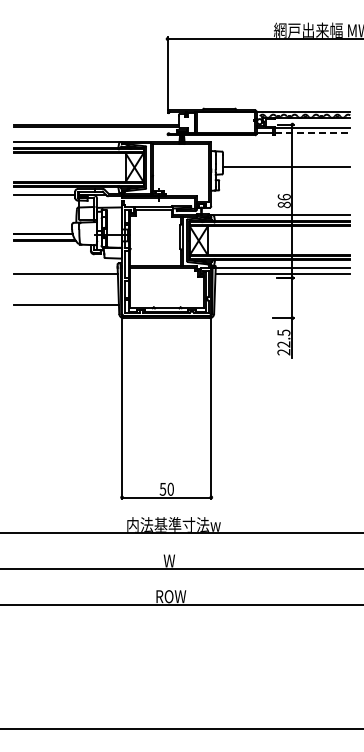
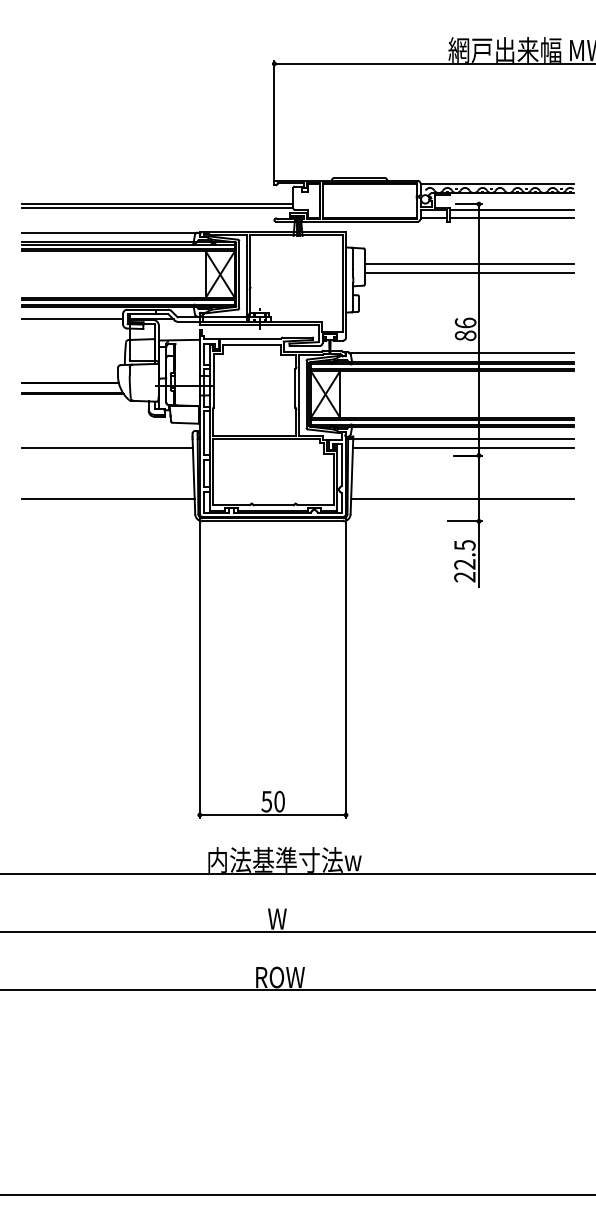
line: (312, 133) -> (511, 218), dashed -> solid
line: (286, 160) -> (469, 262), added
line: (282, 304) -> (462, 498), added

